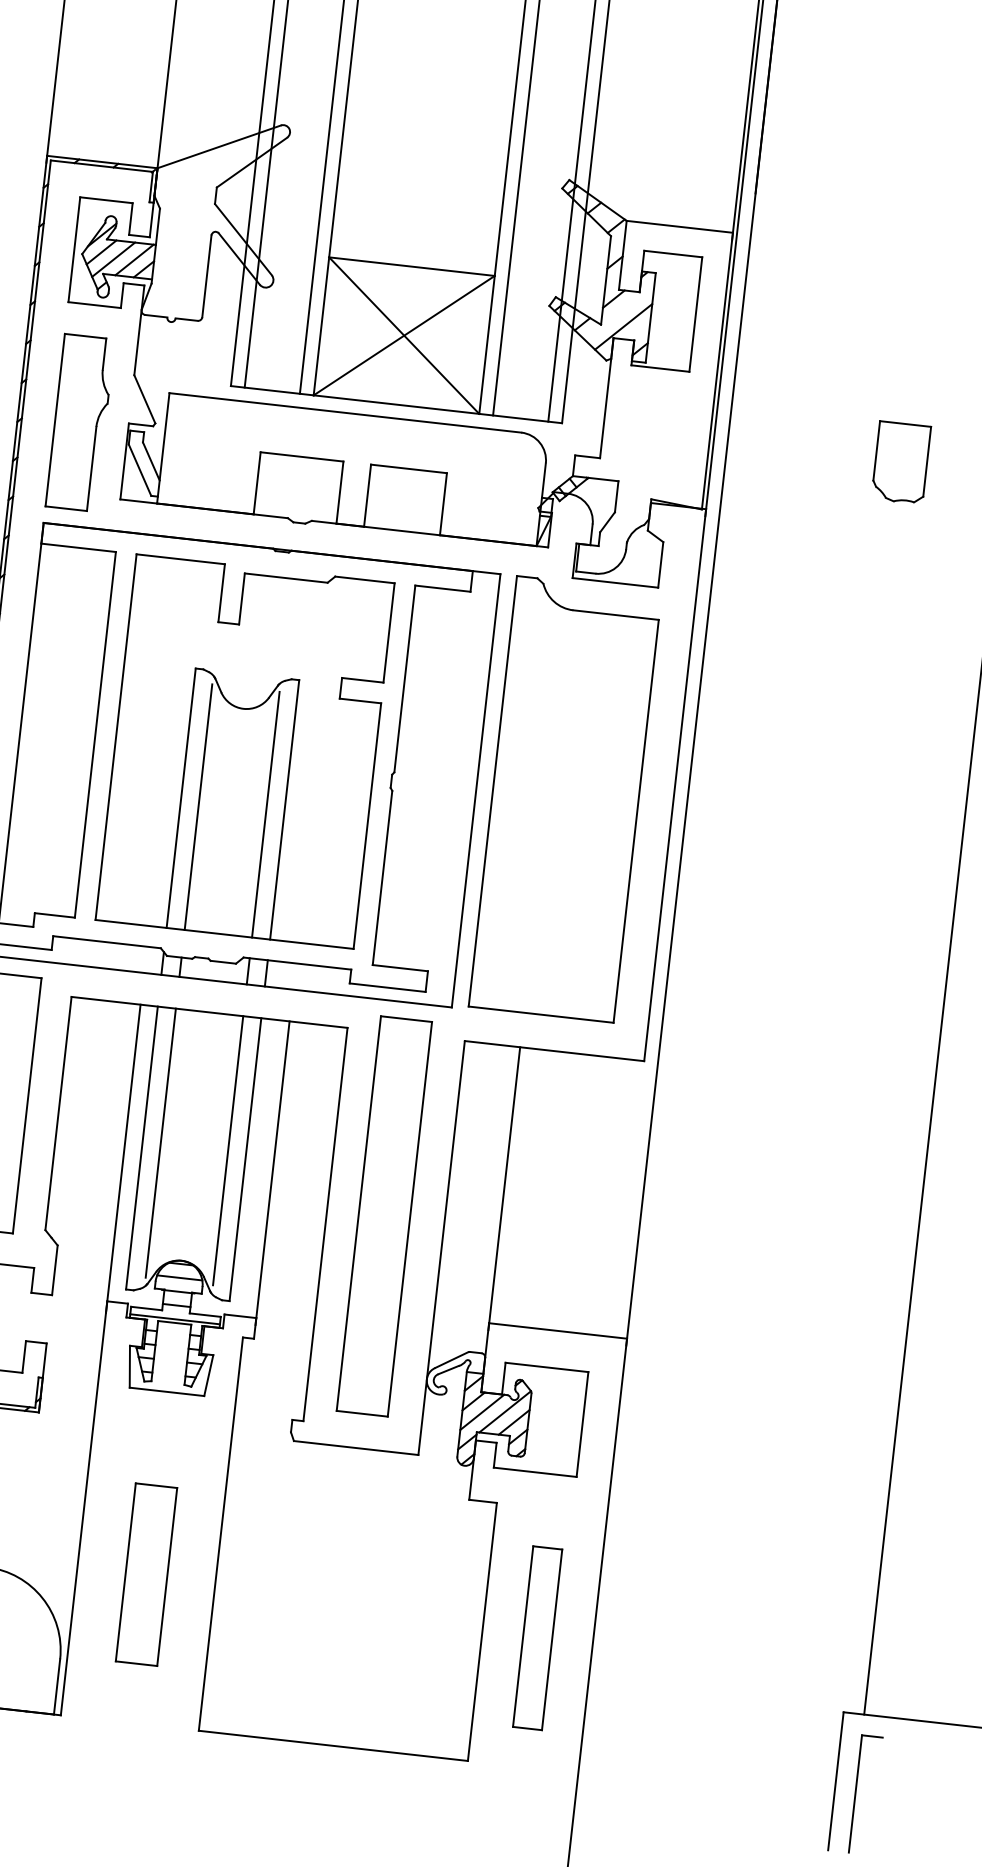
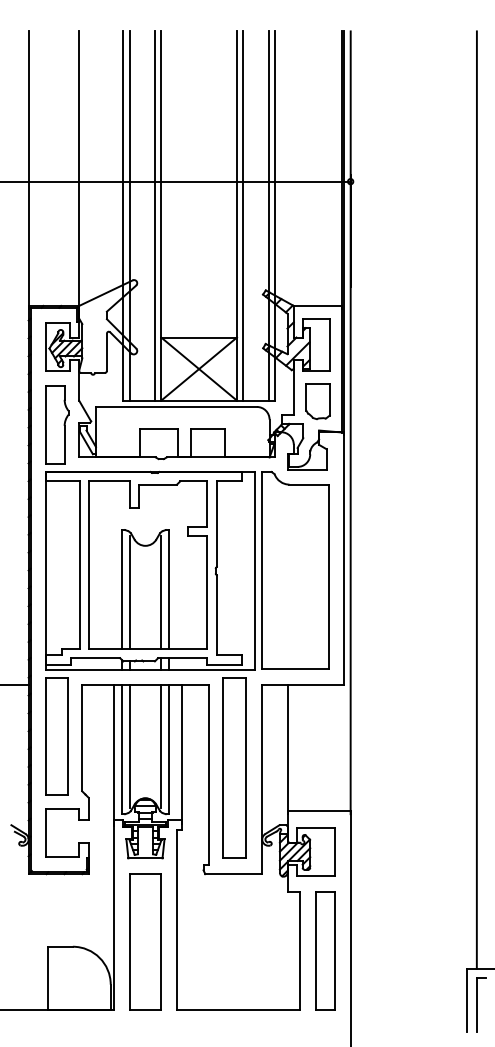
part: (899, 462) -> (317, 401), moved
part: (146, 1573) -> (145, 941), size x1.67
part: (537, 1637) -> (325, 950), size x1.43

